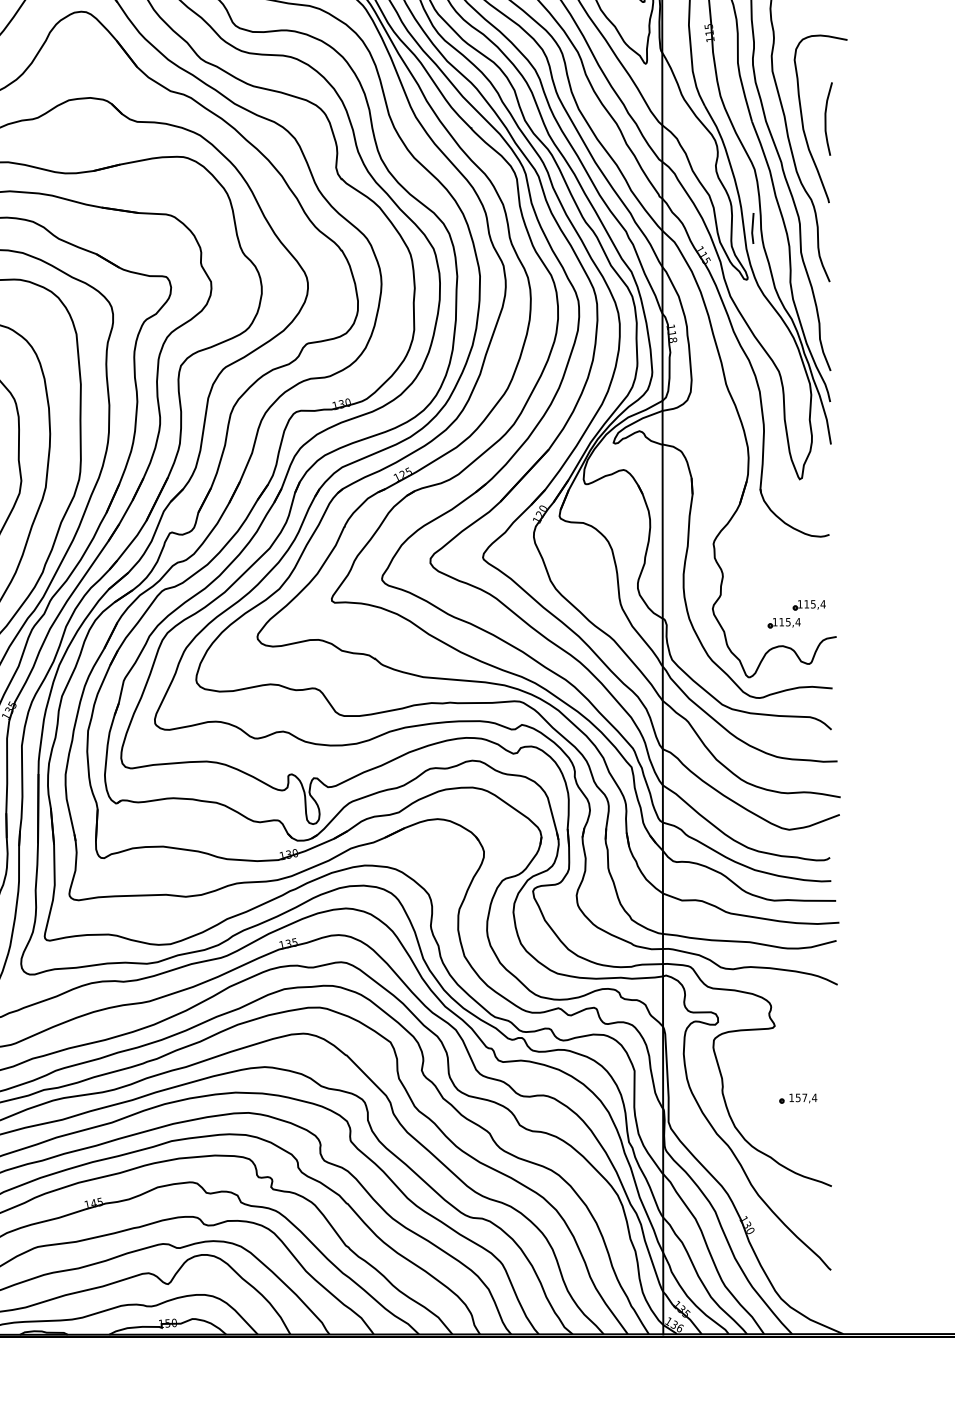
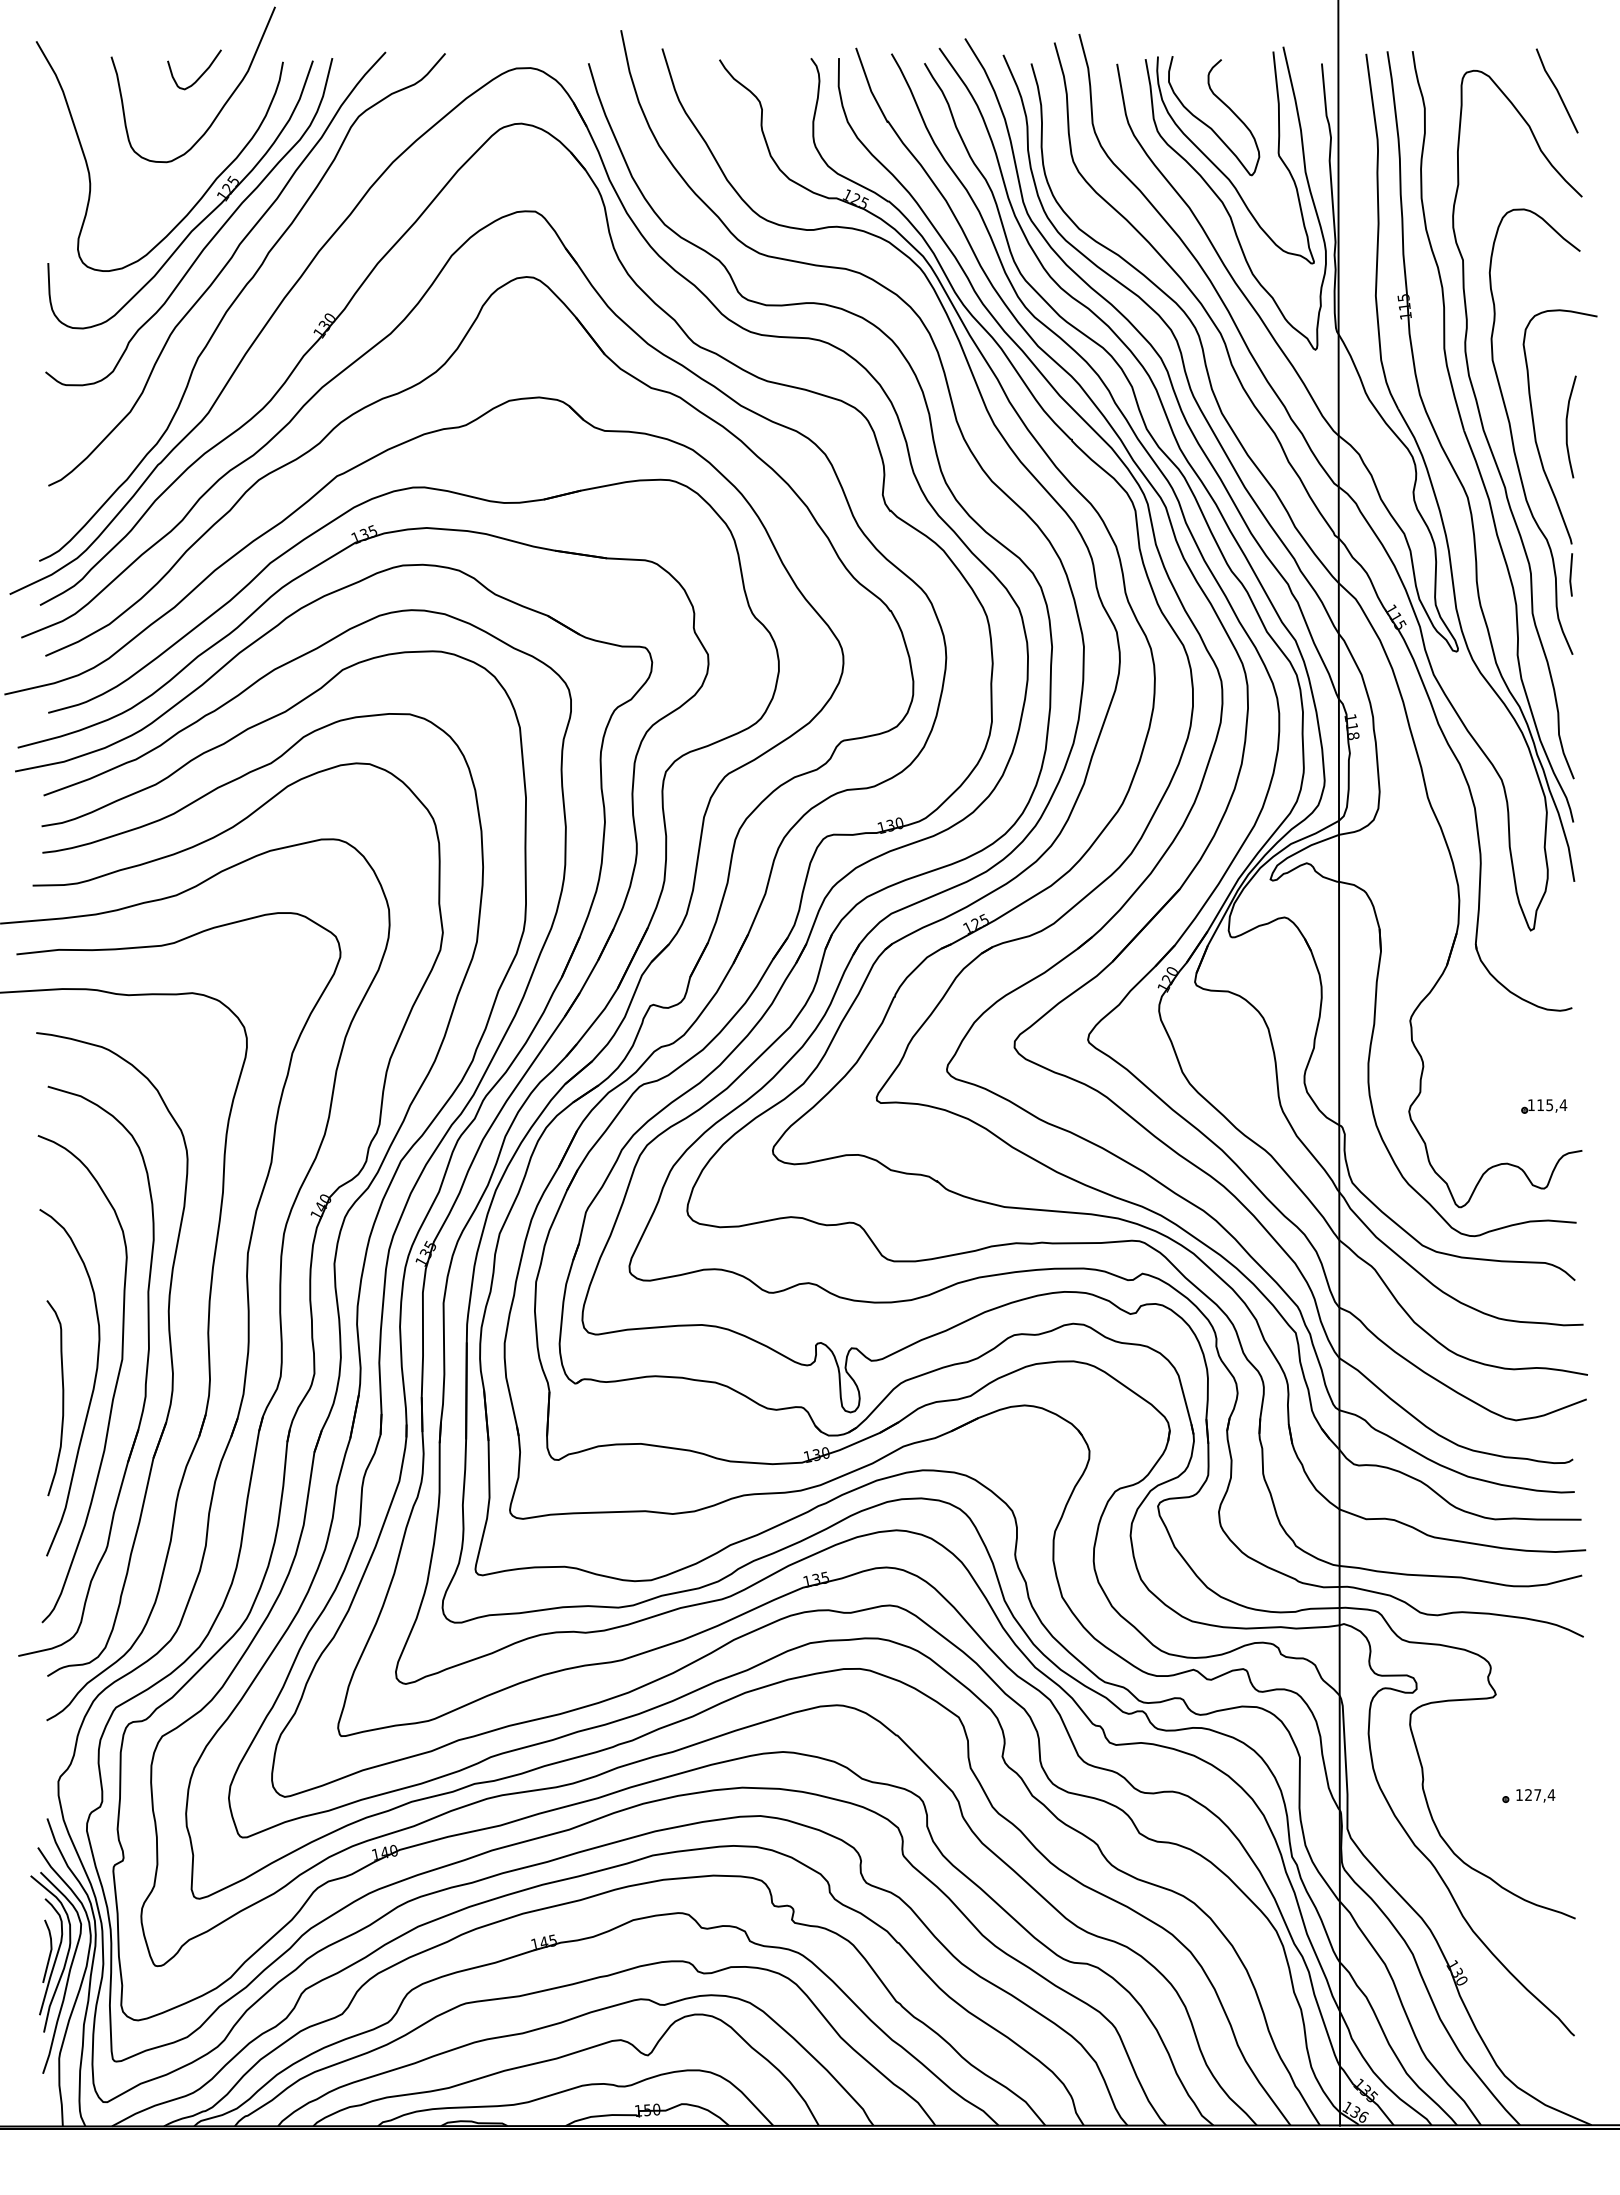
line: (753, 228) -> (1571, 574), moved
part: (784, 623) -> (1509, 1131), removed
text: (798, 1098) -> (1528, 1795), 157,4 -> 127,4

